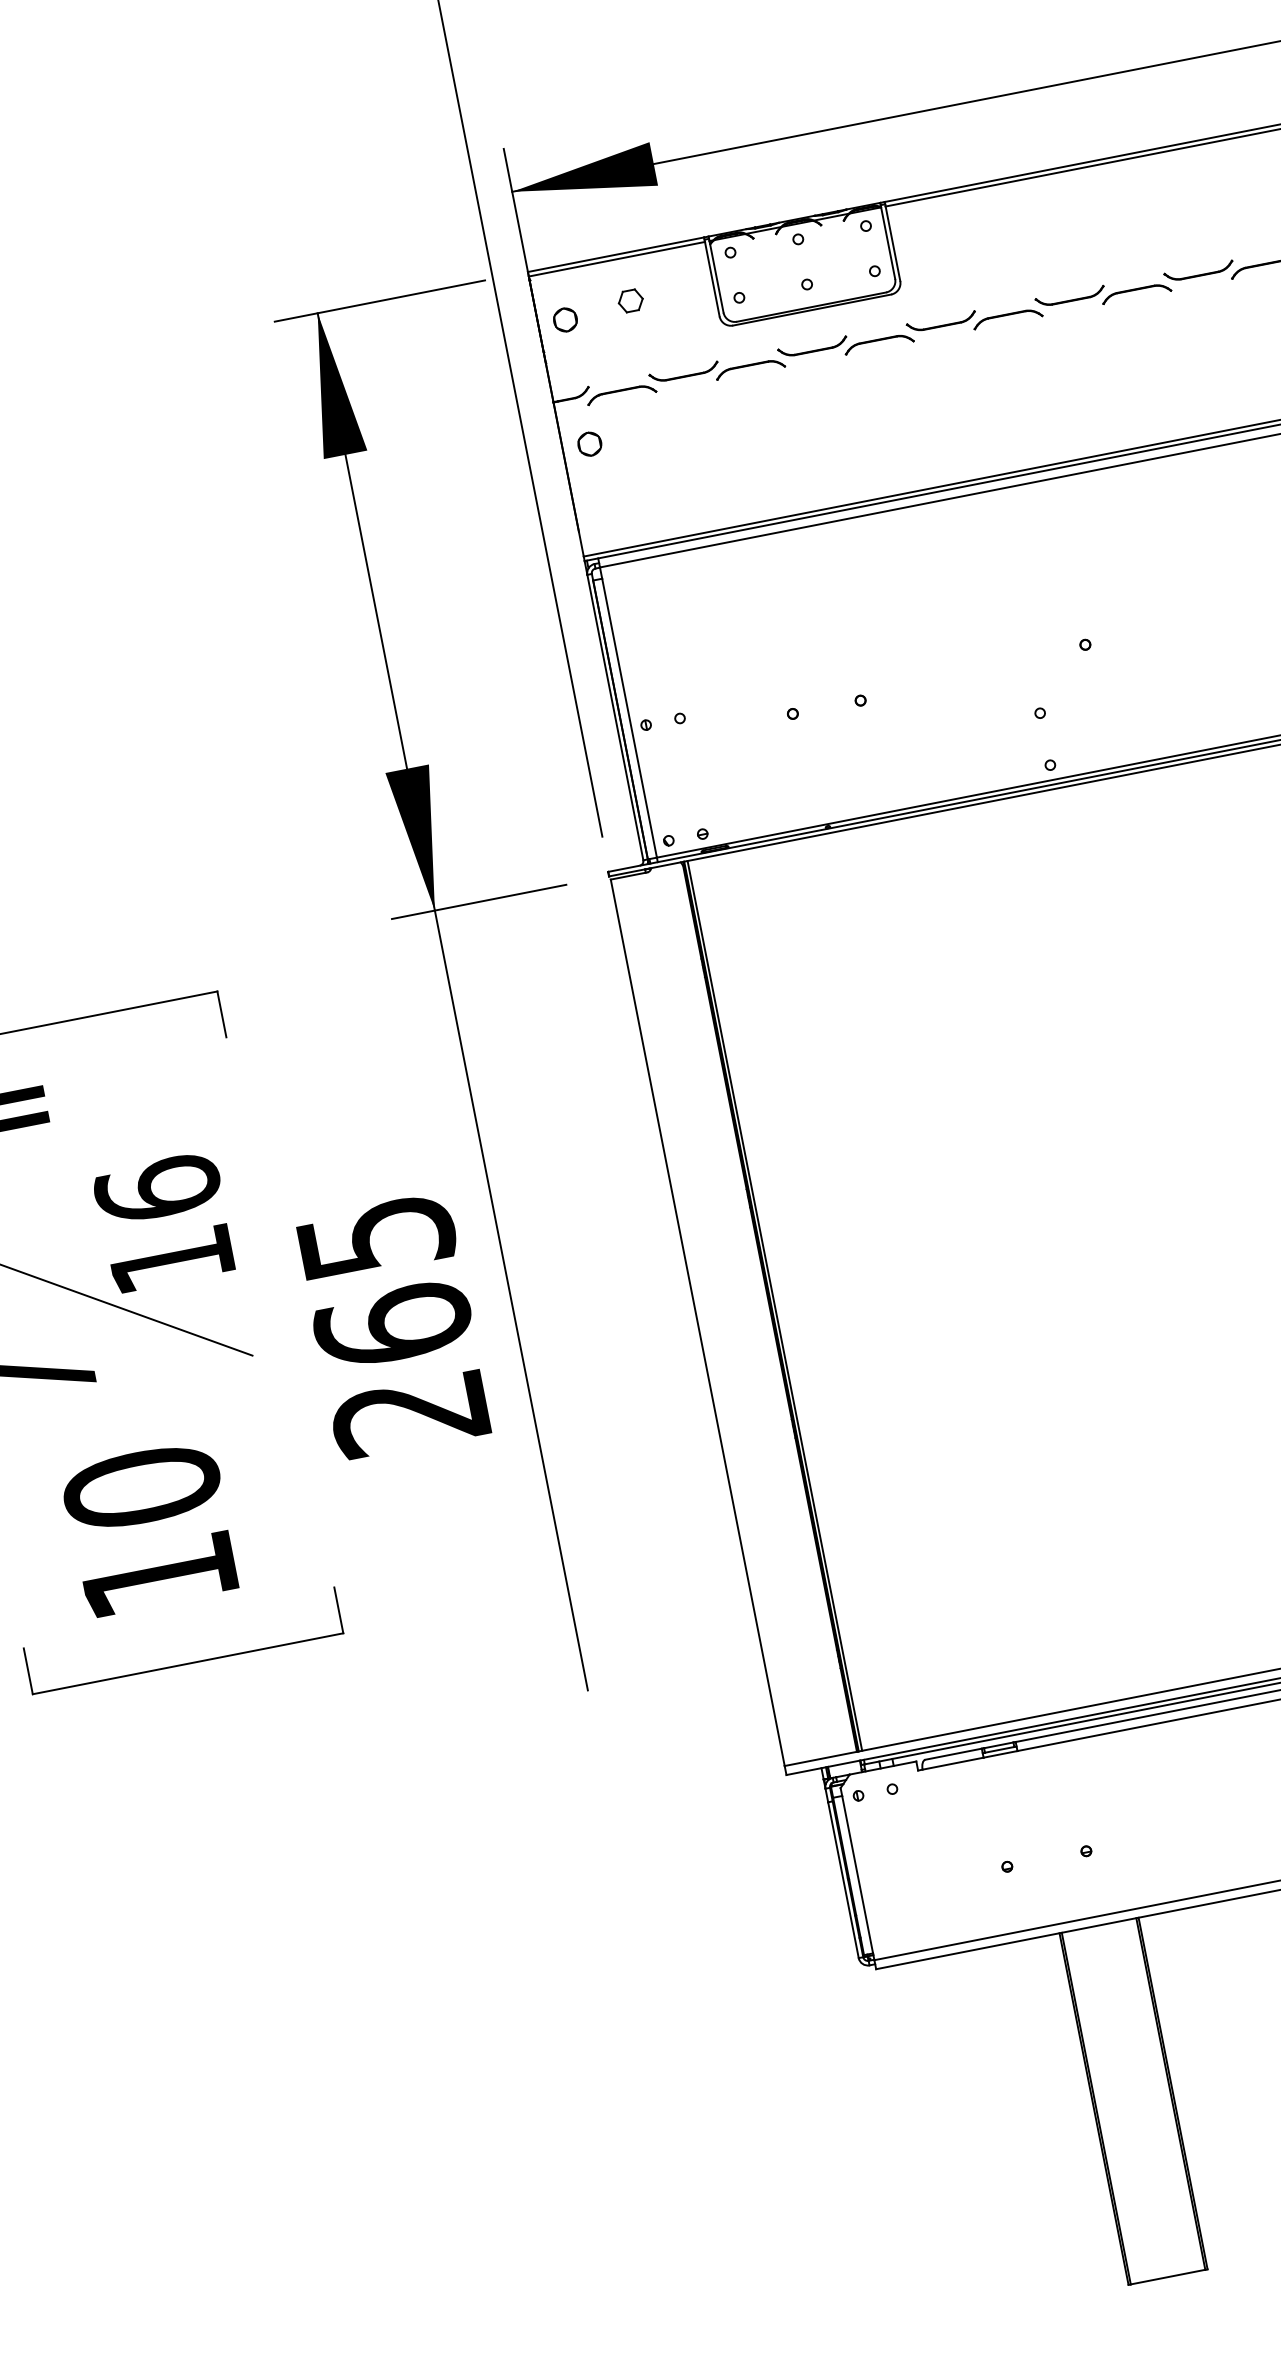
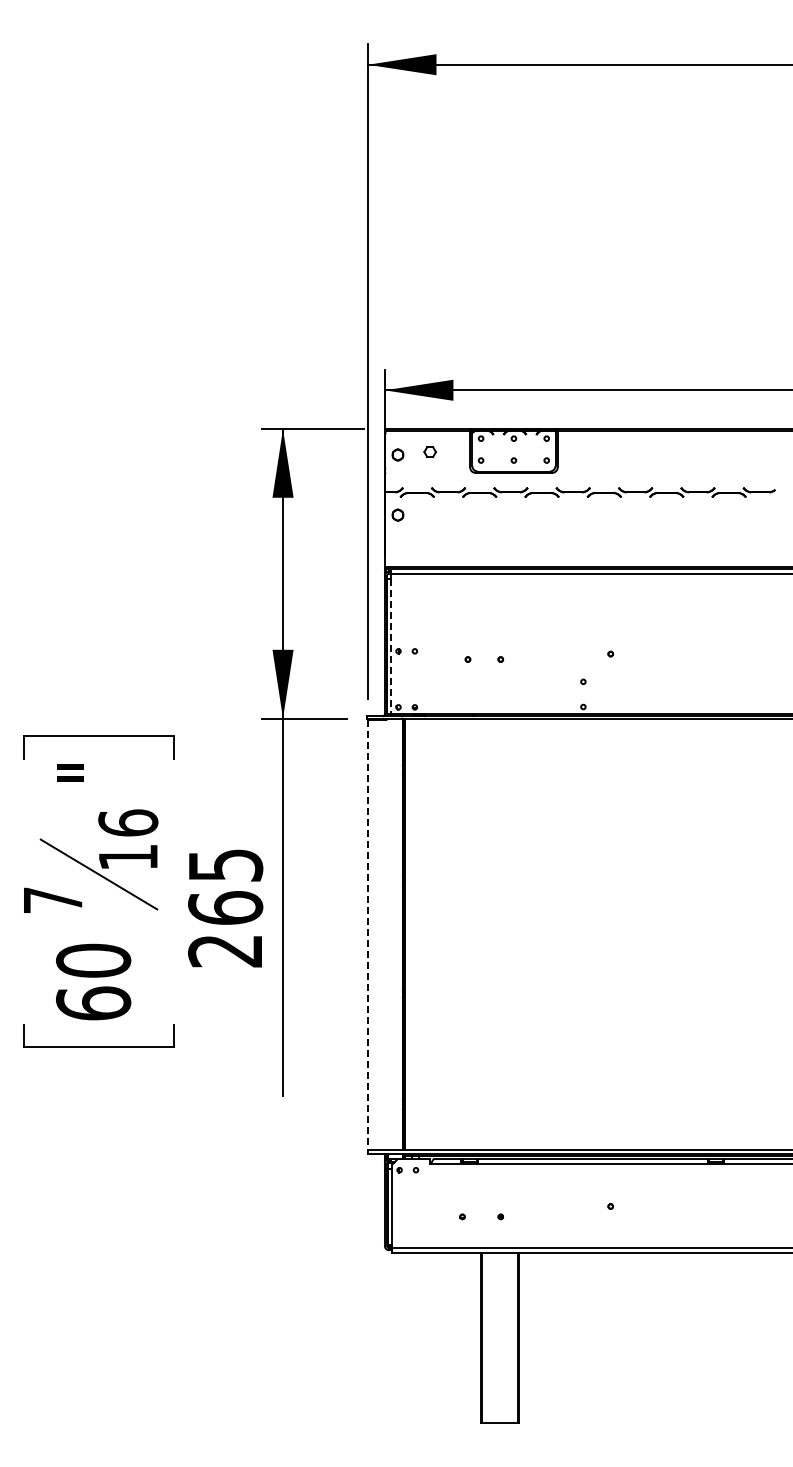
line: (629, 717) -> (391, 646), solid -> dashed
line: (696, 1322) -> (367, 934), solid -> dashed
text: (159, 1575) -> (93, 1003), 10 -> 60

